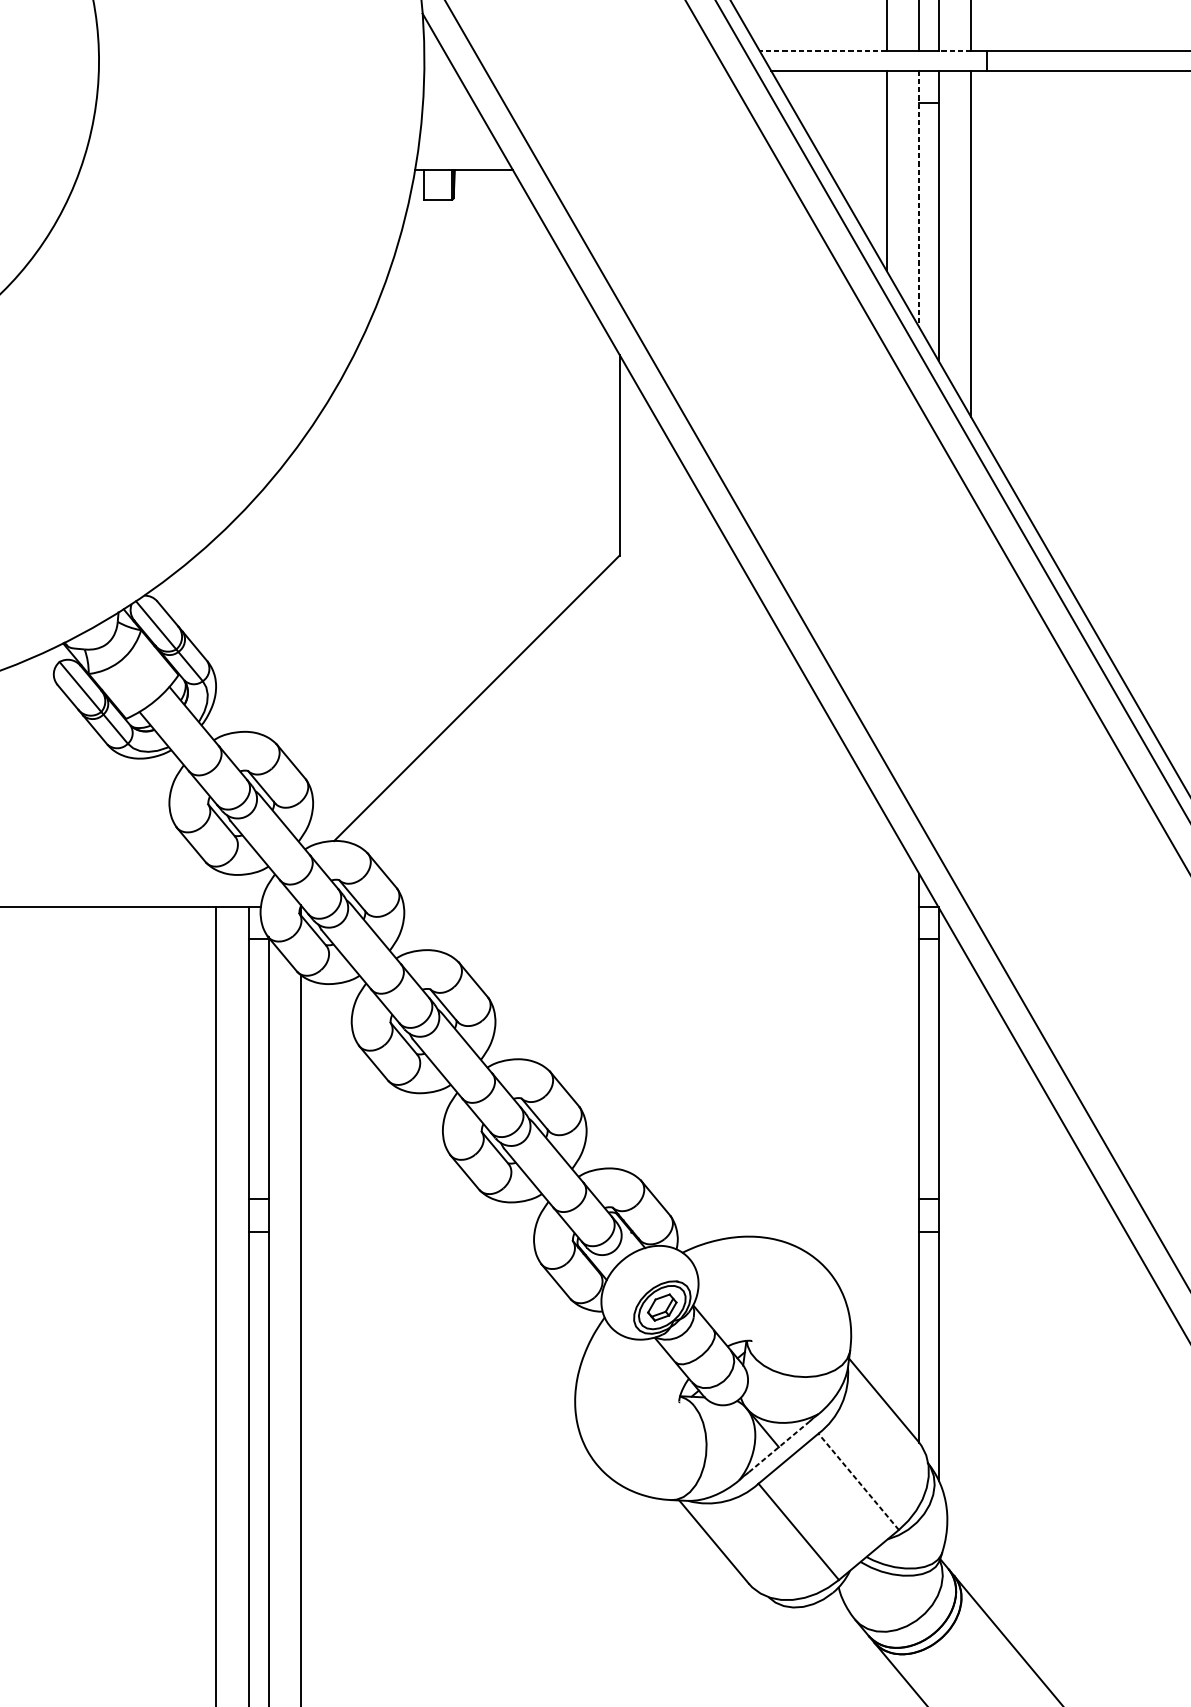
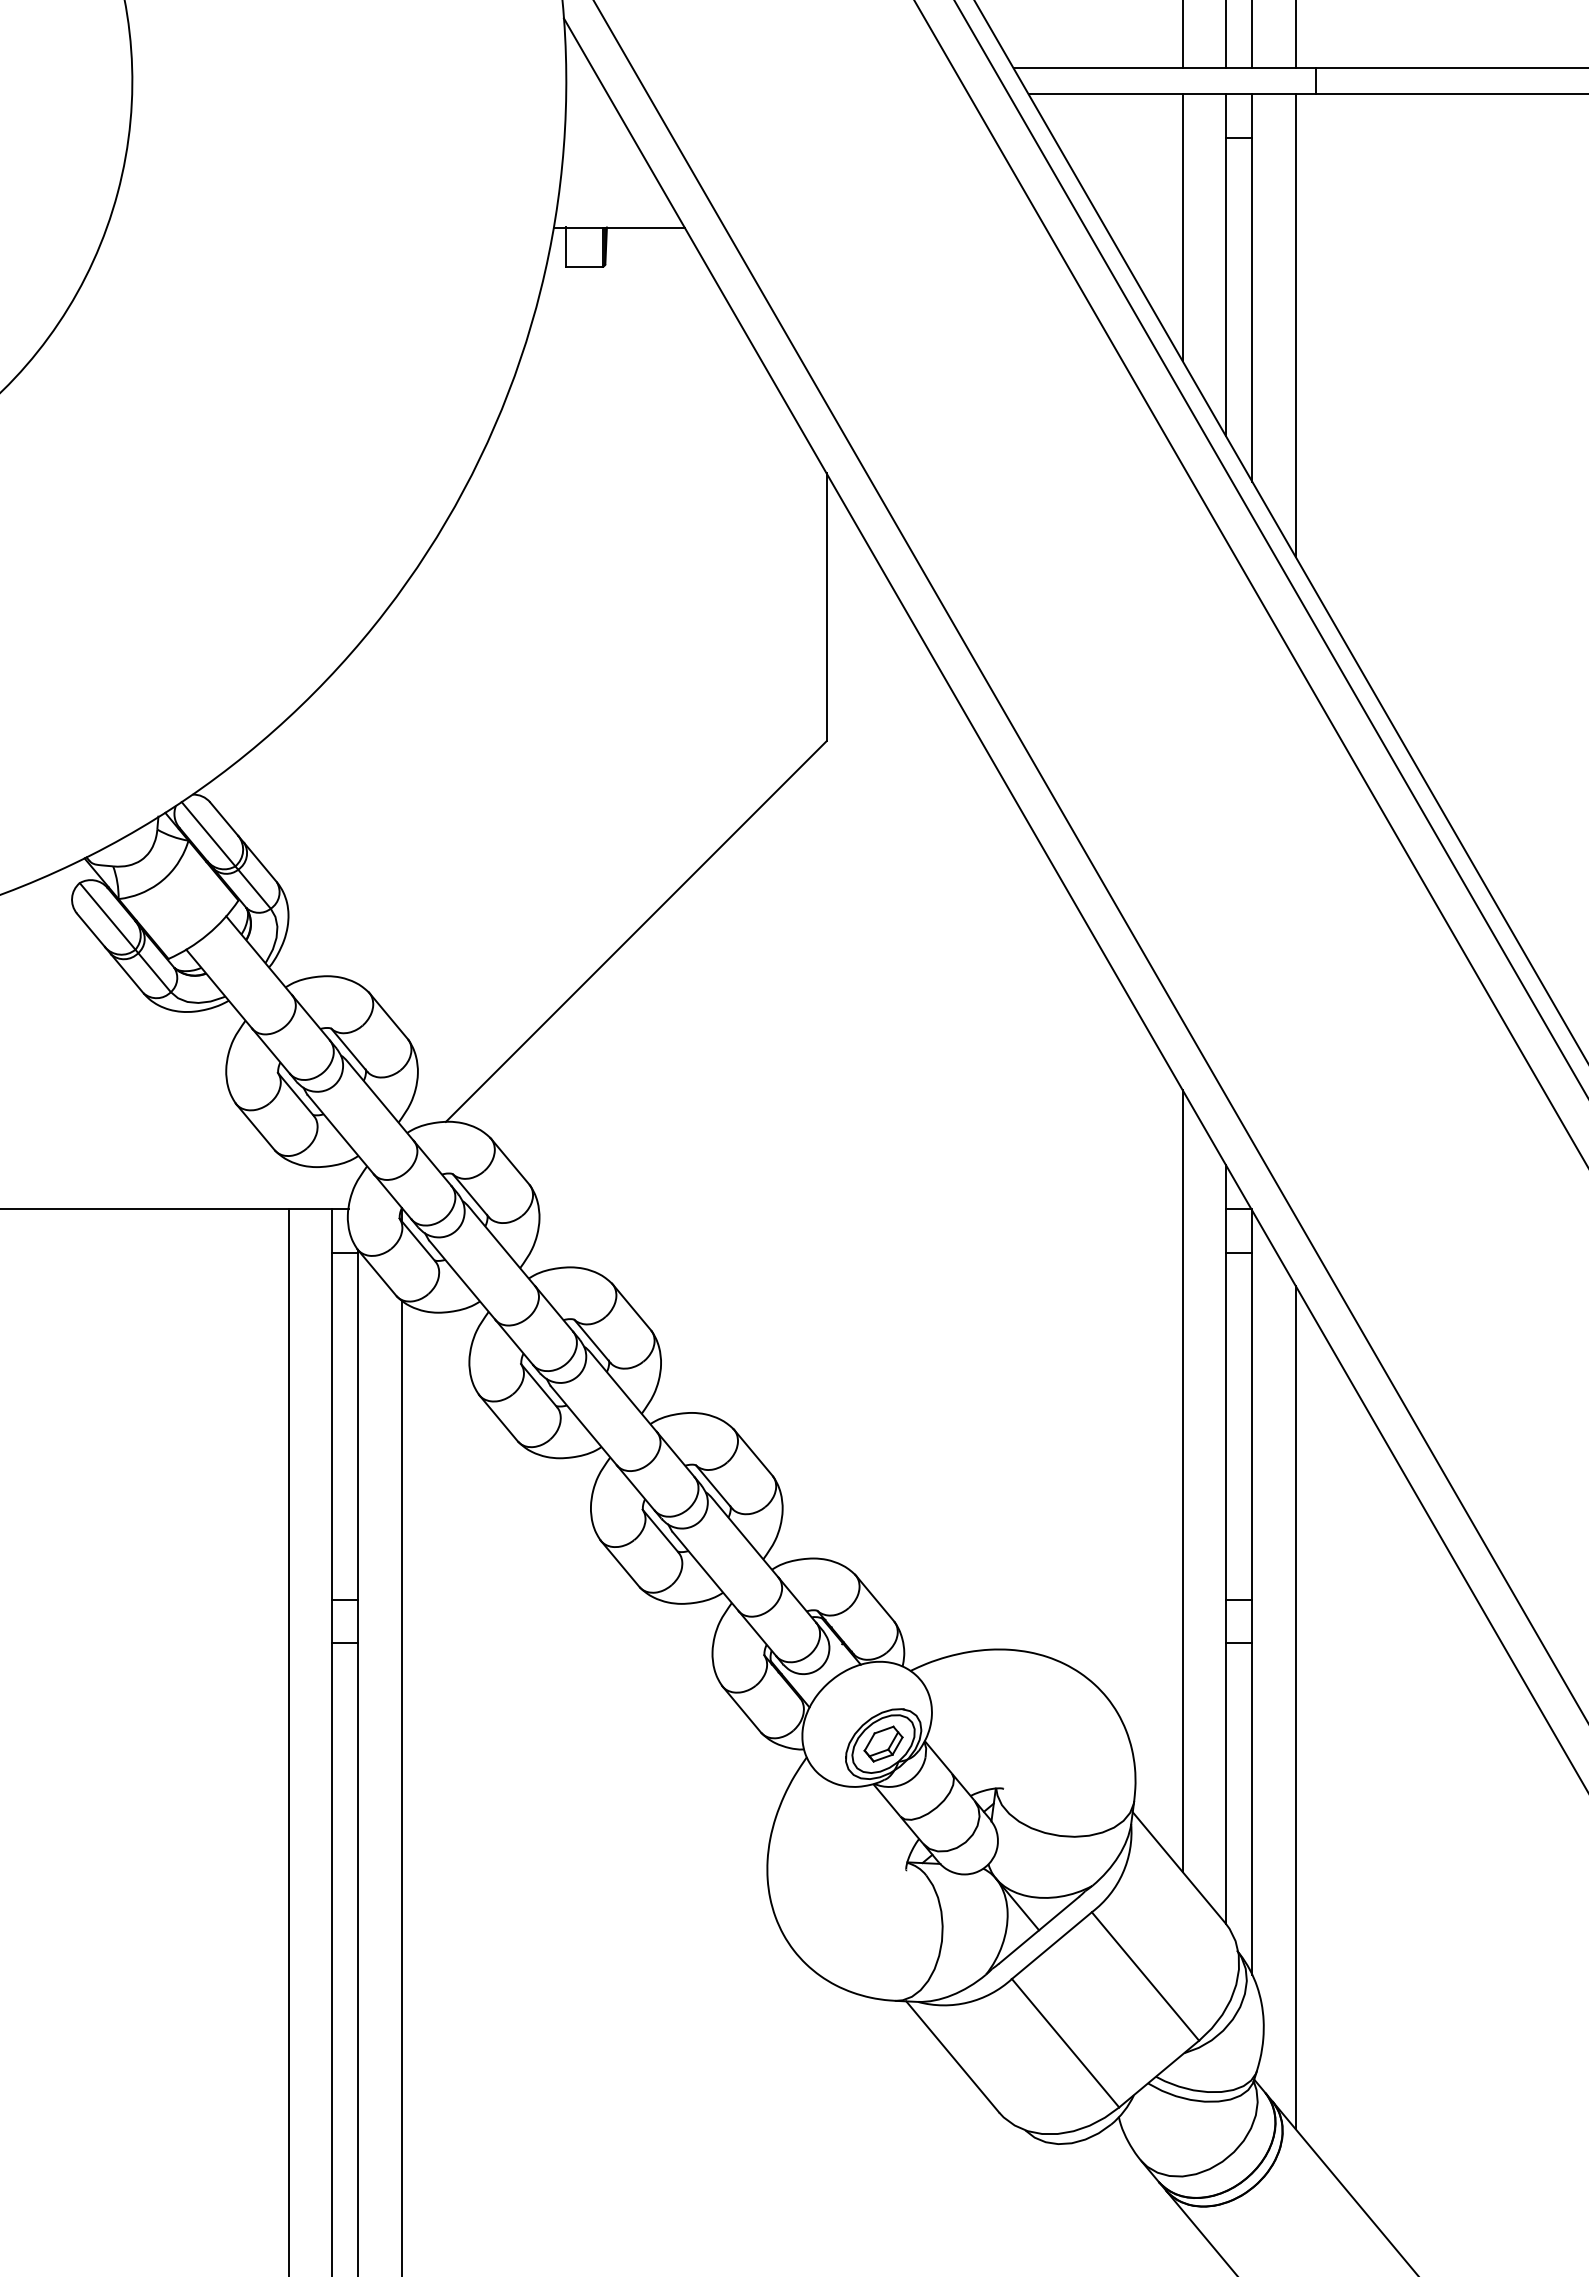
line: (823, 51) -> (1098, 68), dashed -> solid
line: (954, 51) -> (1273, 68), dashed -> solid
line: (919, 198) -> (1226, 265), dashed -> solid
line: (886, 1110) -> (1182, 1481), added
line: (971, 1280) -> (1295, 1707), added
line: (779, 1446) -> (1039, 1929), dashed -> solid
line: (858, 1481) -> (1145, 1976), dashed -> solid

